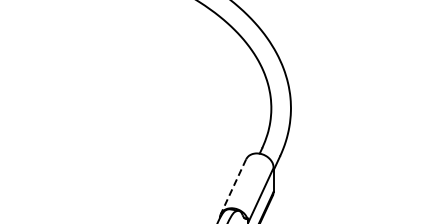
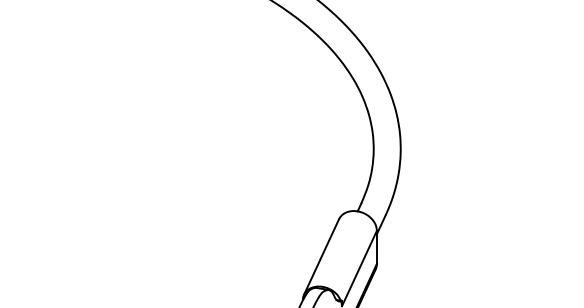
line: (233, 187) -> (321, 257), dashed -> solid

